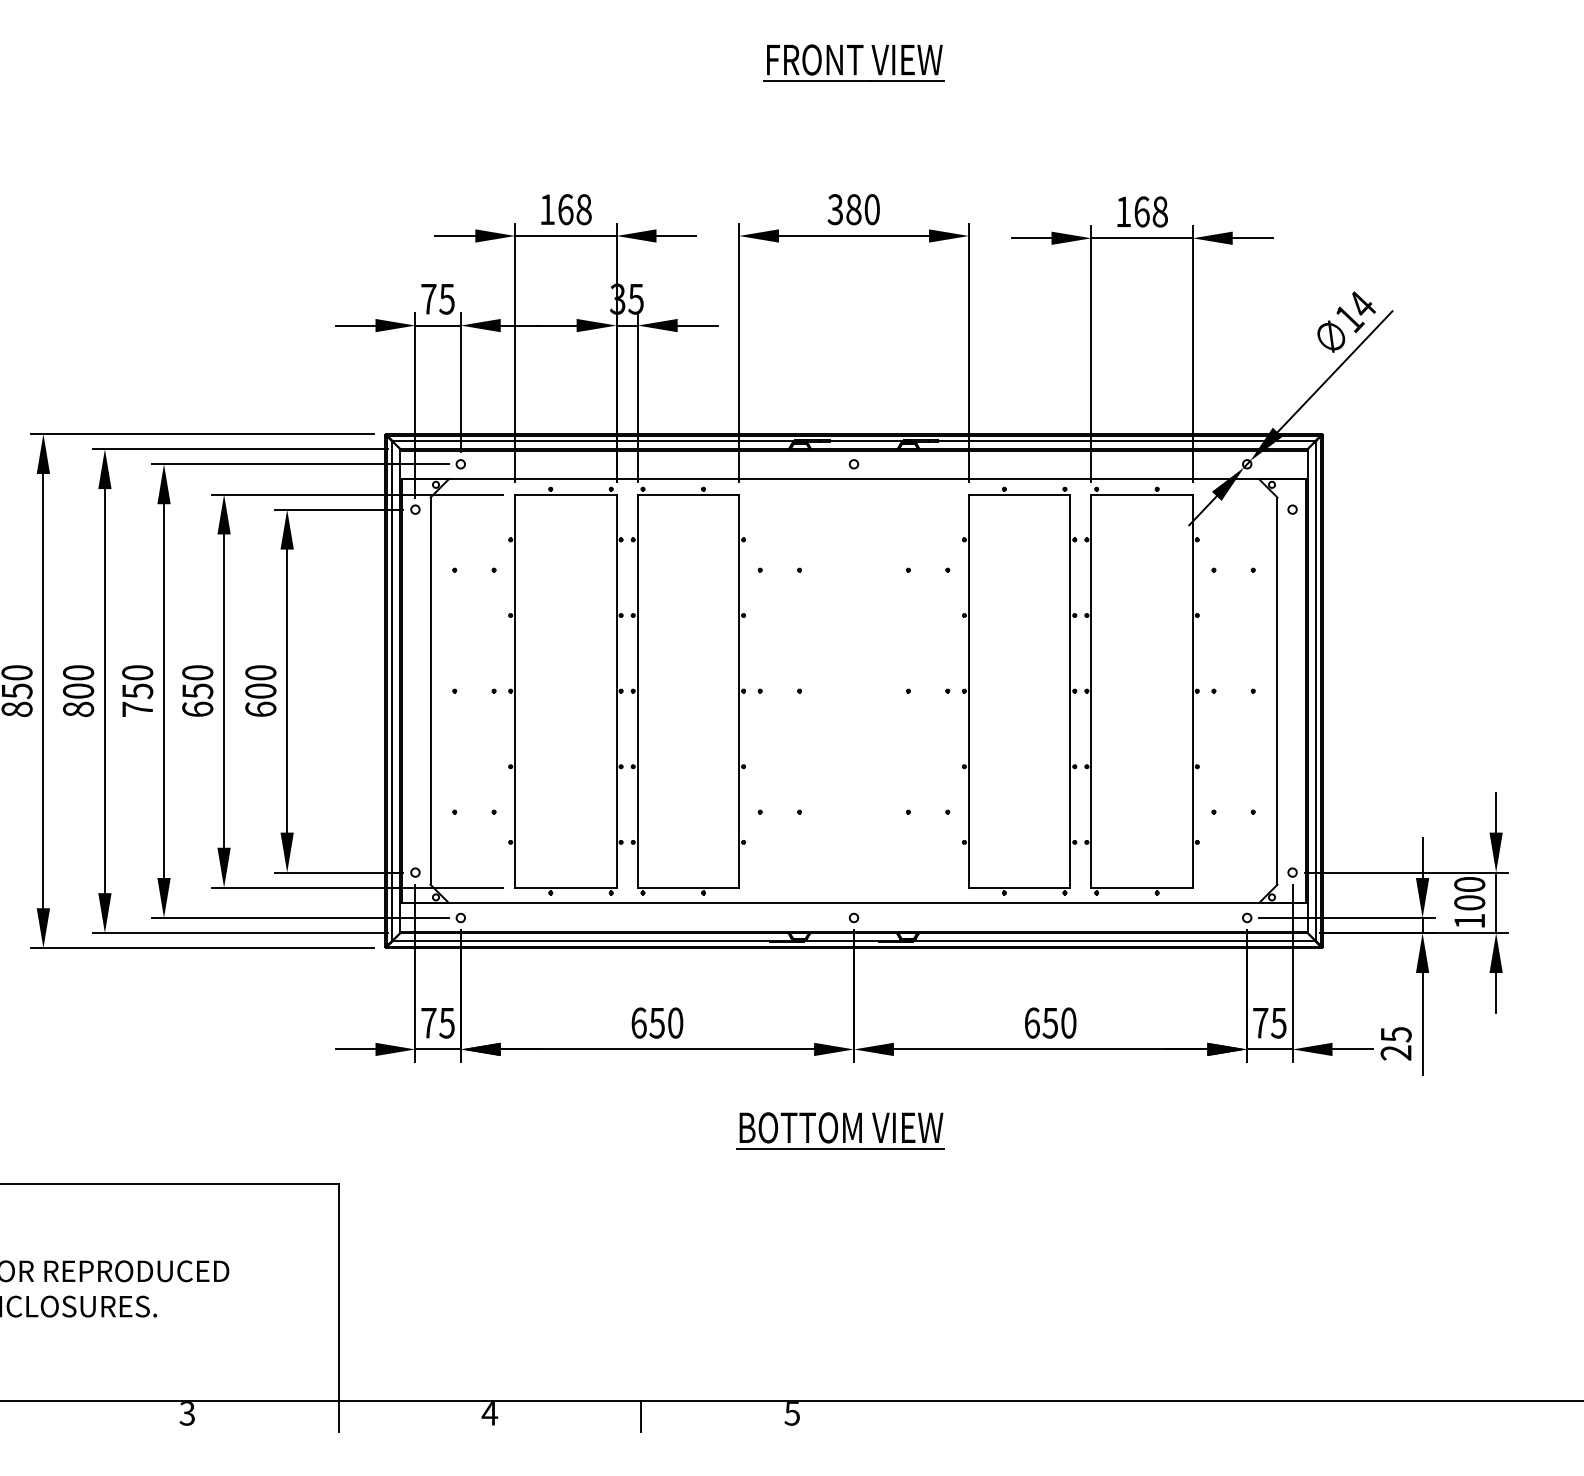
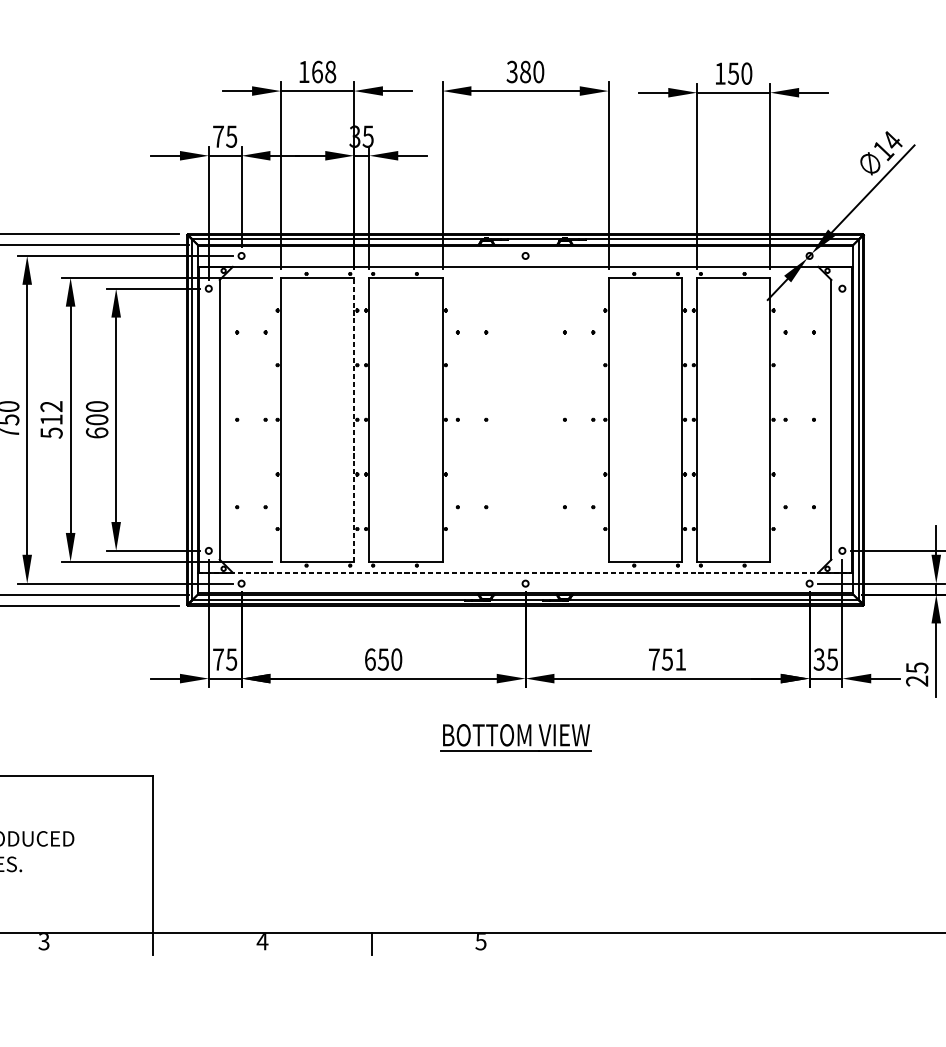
text: (1150, 211) -> (739, 73), 168 -> 150
text: (197, 691) -> (51, 420), 650 -> 512
line: (616, 691) -> (354, 420), solid -> dashed
line: (854, 902) -> (525, 572), solid -> dashed
text: (1050, 1022) -> (667, 659), 650 -> 751
text: (1260, 1022) -> (819, 659), 75 -> 35

